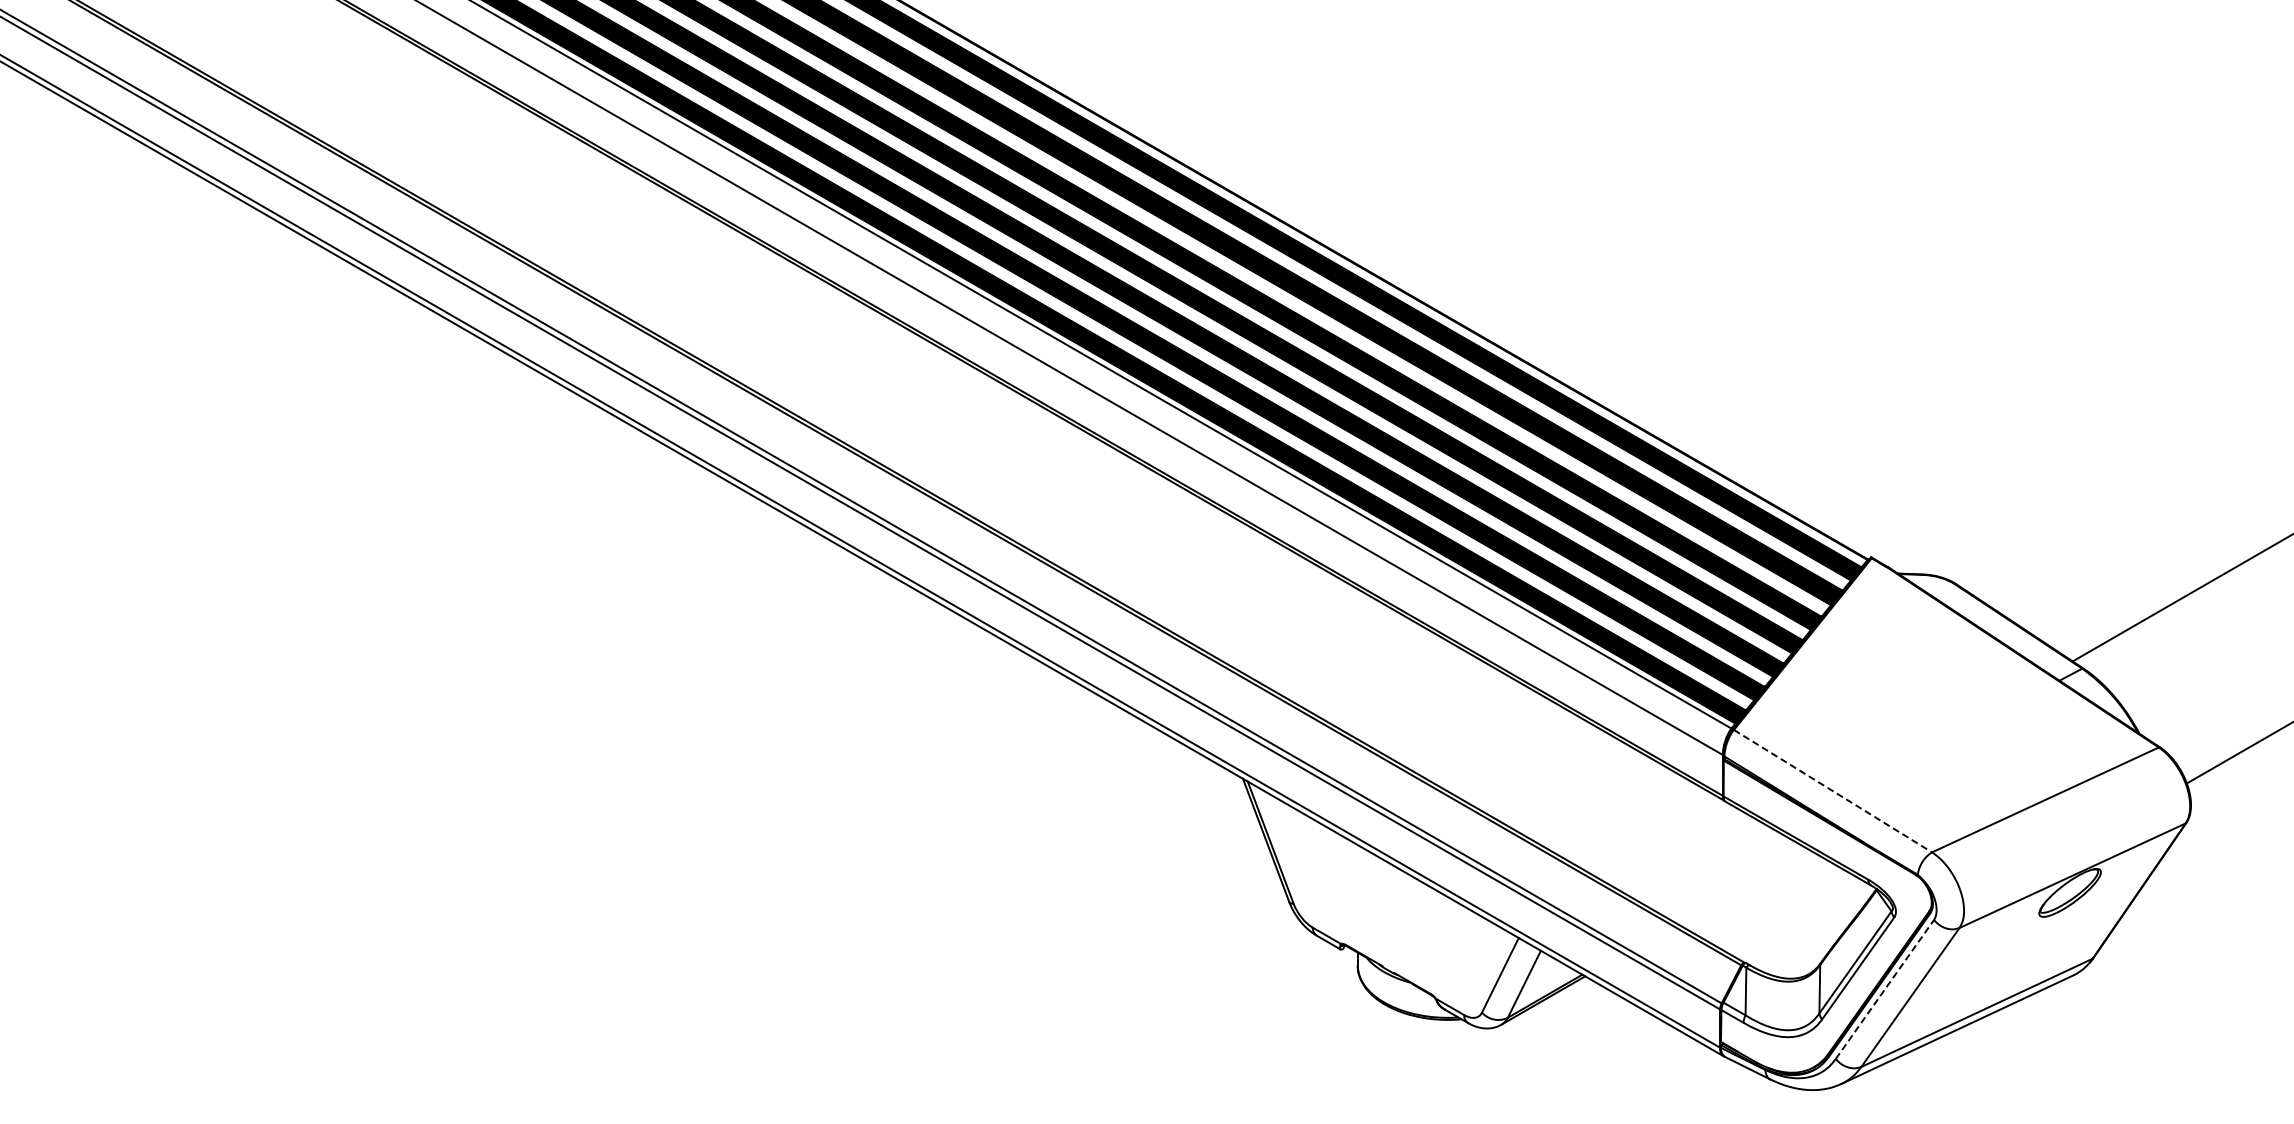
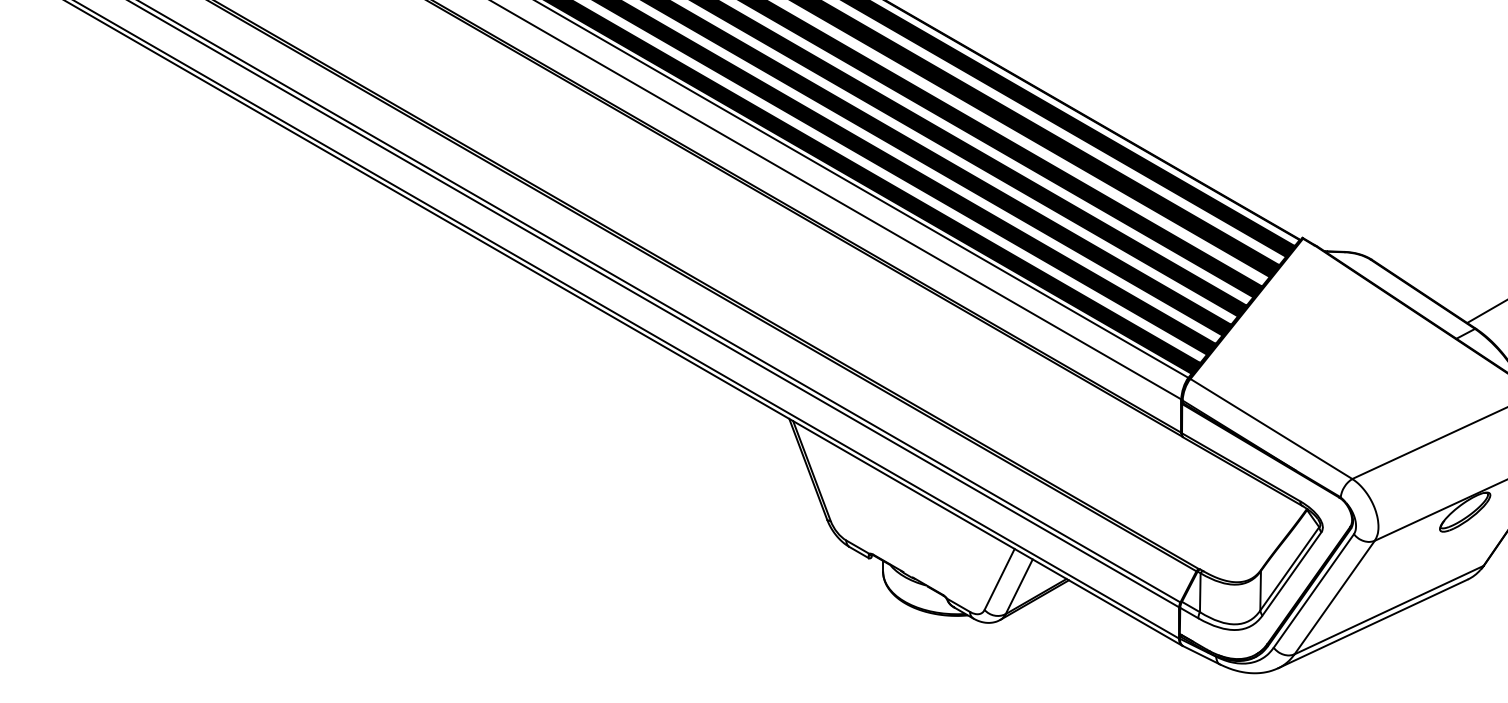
line: (1833, 791) -> (1271, 429), dashed -> solid
line: (1885, 989) -> (1314, 591), dashed -> solid

